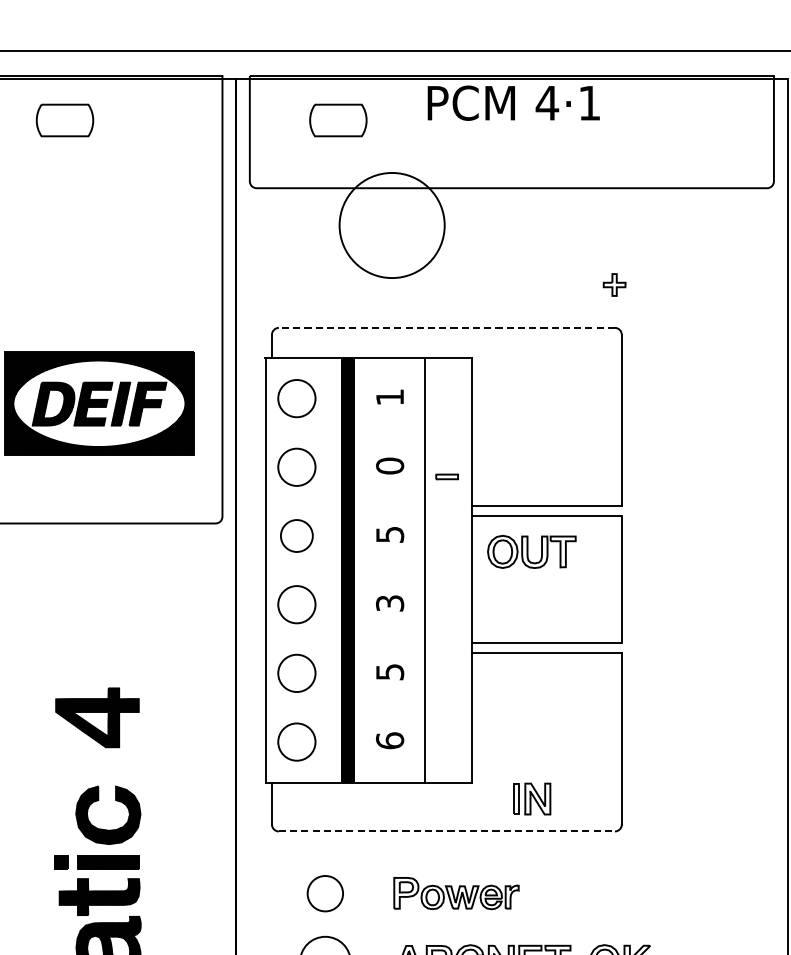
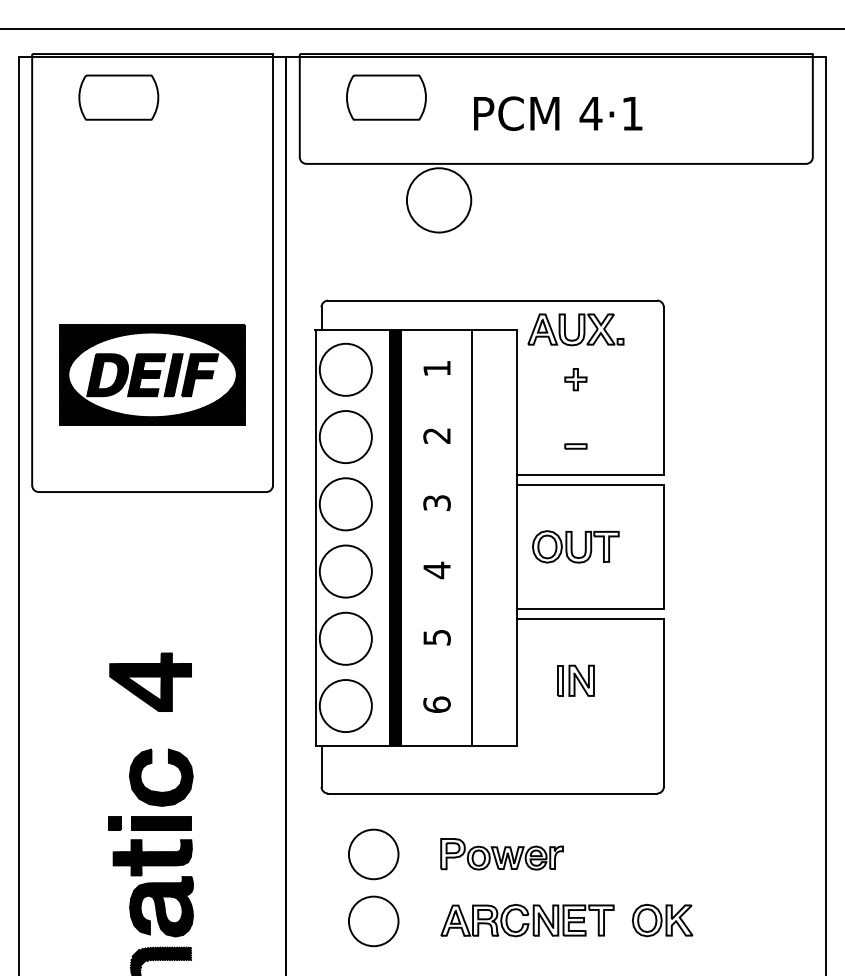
text: (514, 103) -> (558, 113), moved
part: (64, 120) -> (118, 97), size x1.43
part: (338, 120) -> (386, 97), size x1.43
circle: (391, 225) -> (438, 200), size x0.62
part: (614, 284) -> (575, 379), moved
line: (446, 327) -> (492, 300), dashed -> solid
part: (531, 357) -> (575, 329), added
circle: (296, 398) -> (345, 369), size x1.43
text: (389, 465) -> (436, 435), 0 -> 2
circle: (296, 467) -> (345, 437), size x1.43
part: (446, 476) -> (575, 446), moved
text: (389, 534) -> (436, 502), 5 -> 3
circle: (296, 536) -> (345, 504), size x1.67
part: (531, 551) -> (575, 546), moved
text: (389, 603) -> (436, 570), 3 -> 4
circle: (296, 604) -> (345, 571), size x1.43
circle: (296, 673) -> (345, 638), size x1.43
circle: (296, 742) -> (345, 706), size x1.43
part: (531, 798) -> (575, 680), moved
line: (447, 831) -> (493, 793), dashed -> solid
circle: (325, 893) -> (373, 854), size x1.43

